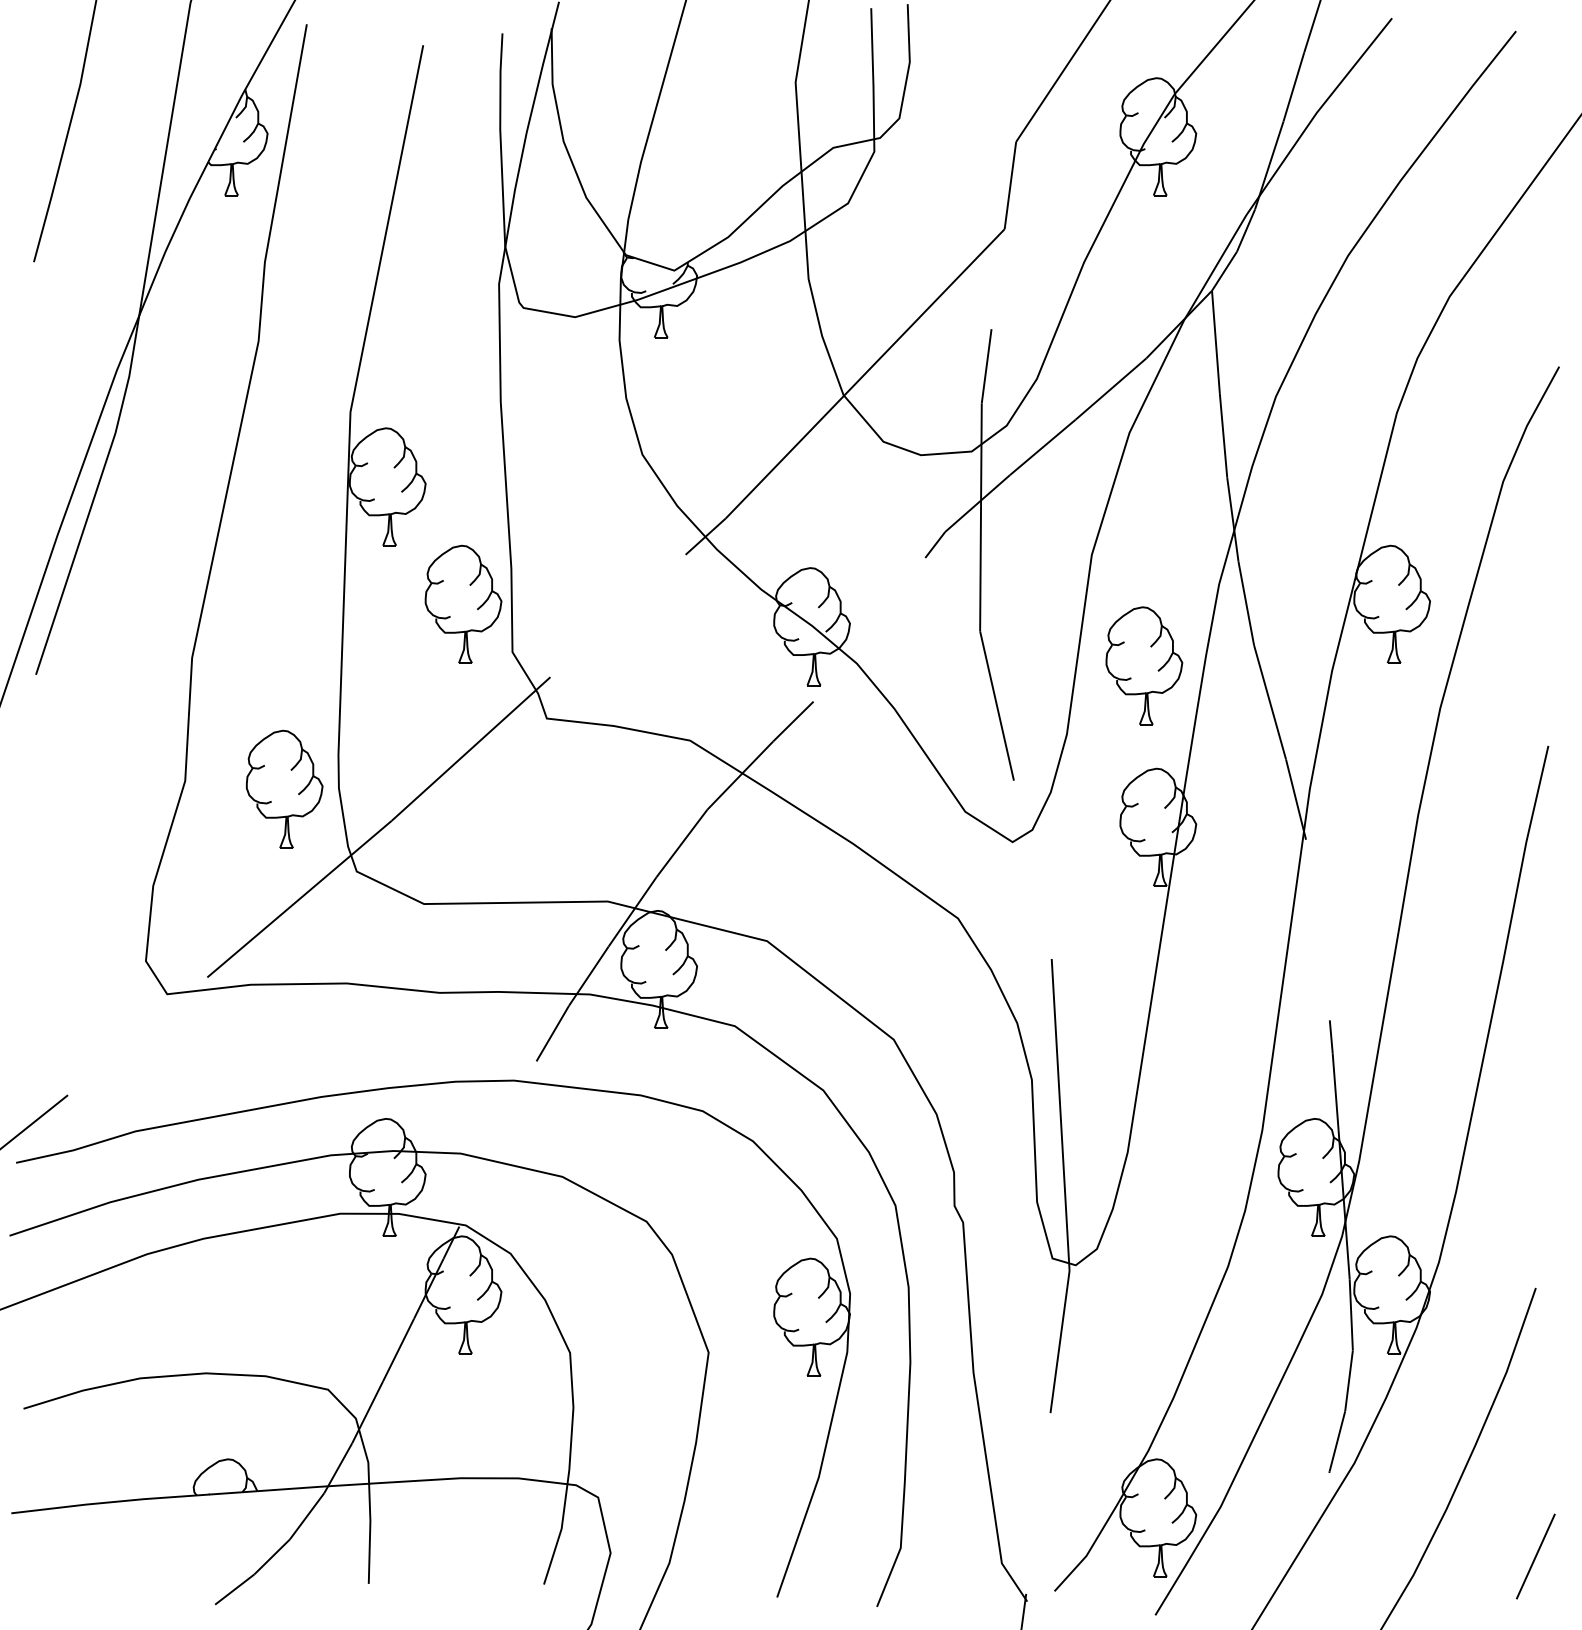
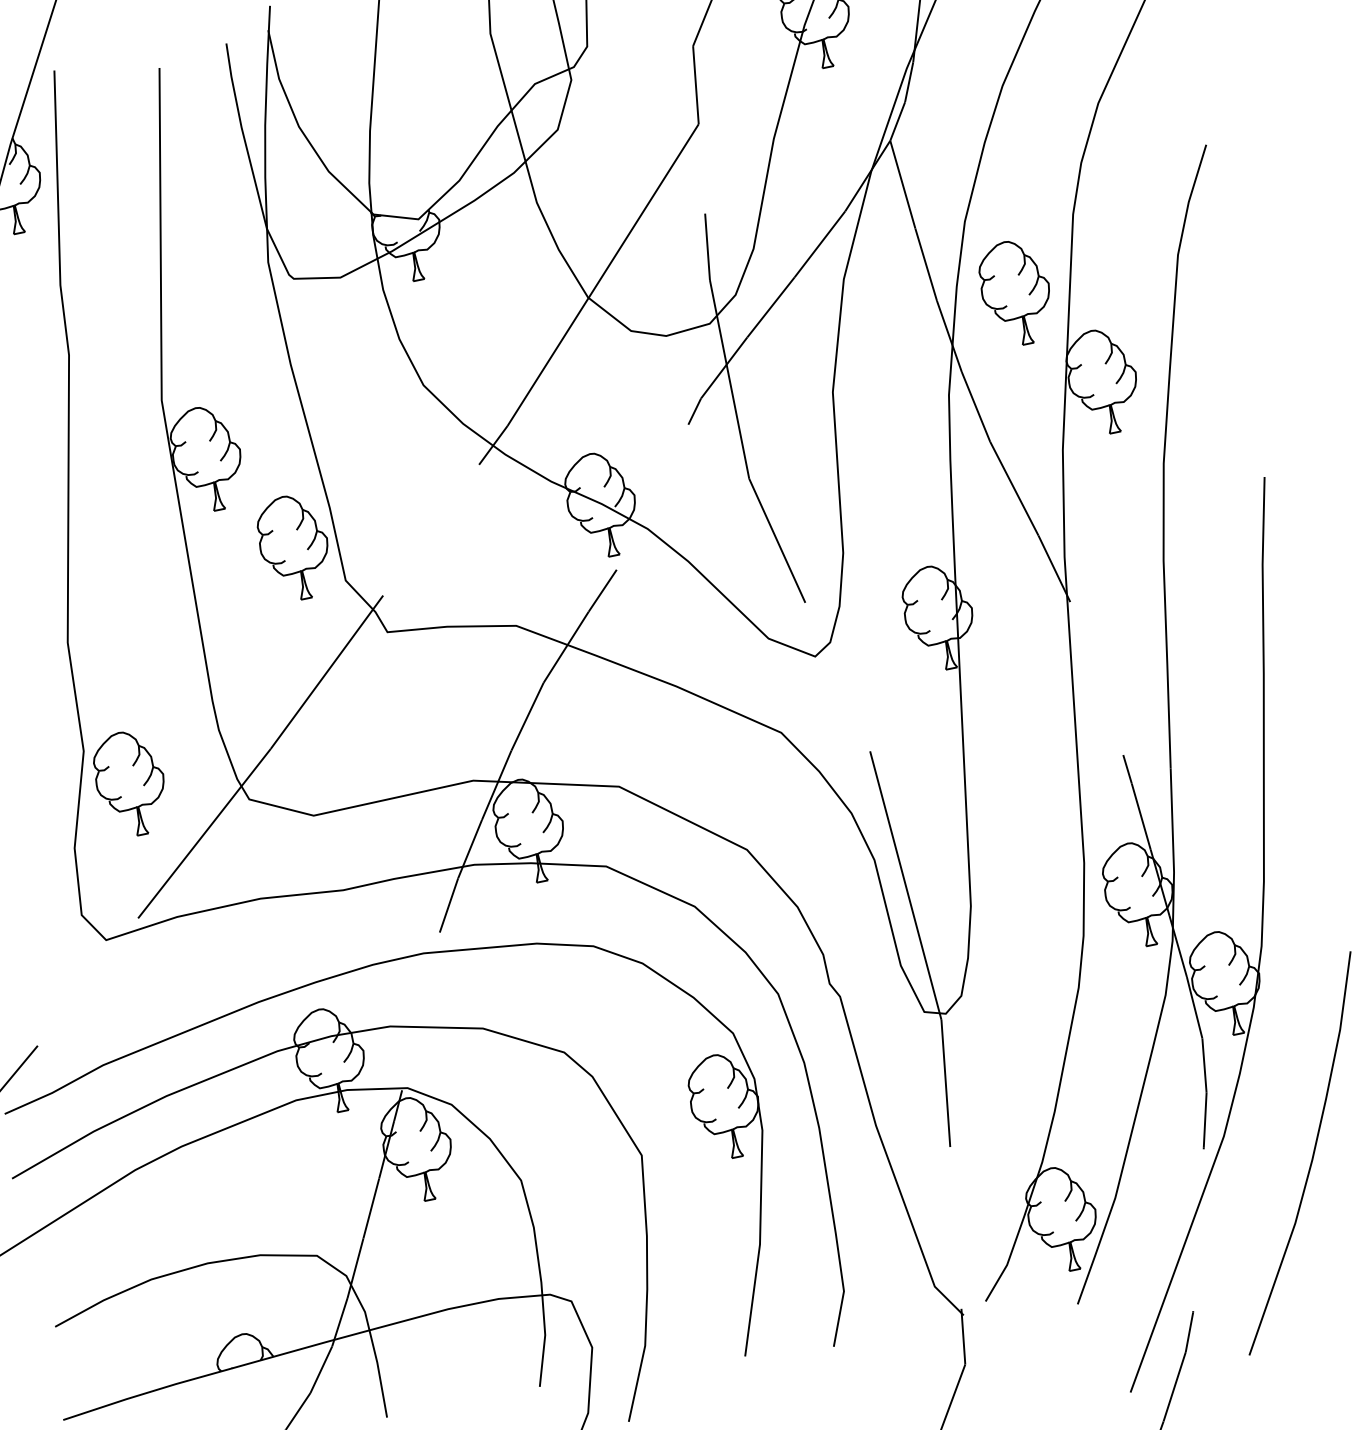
part: (1144, 665) -> (1016, 292), moved
part: (284, 788) -> (130, 782), moved

